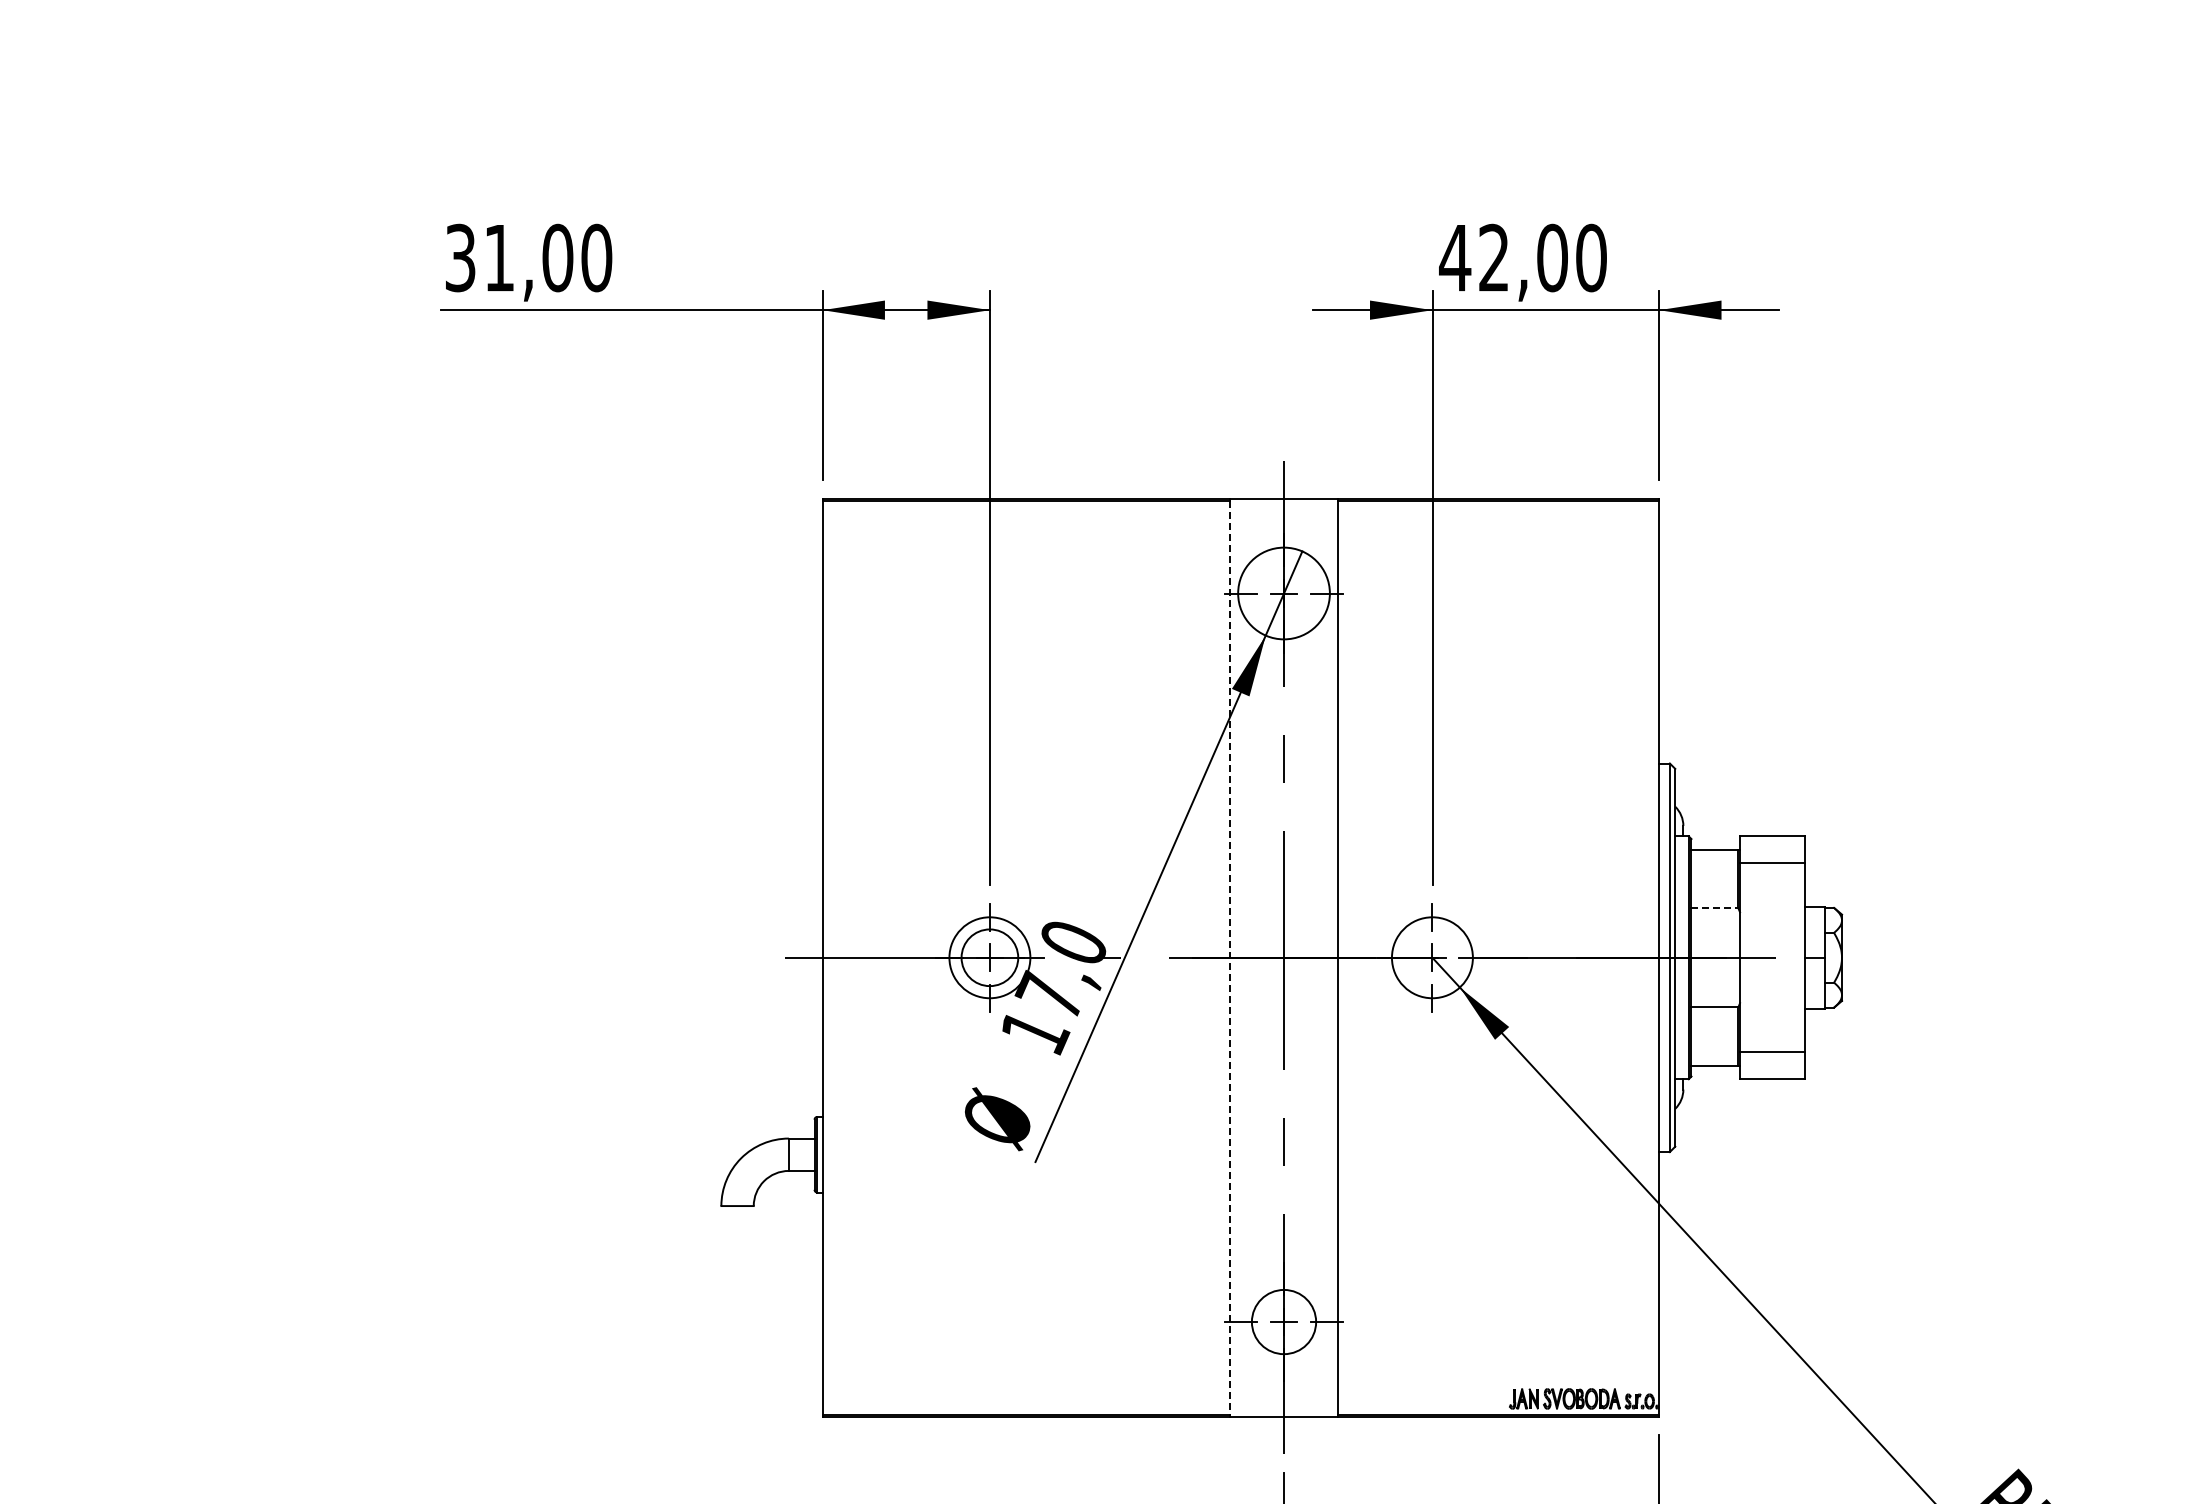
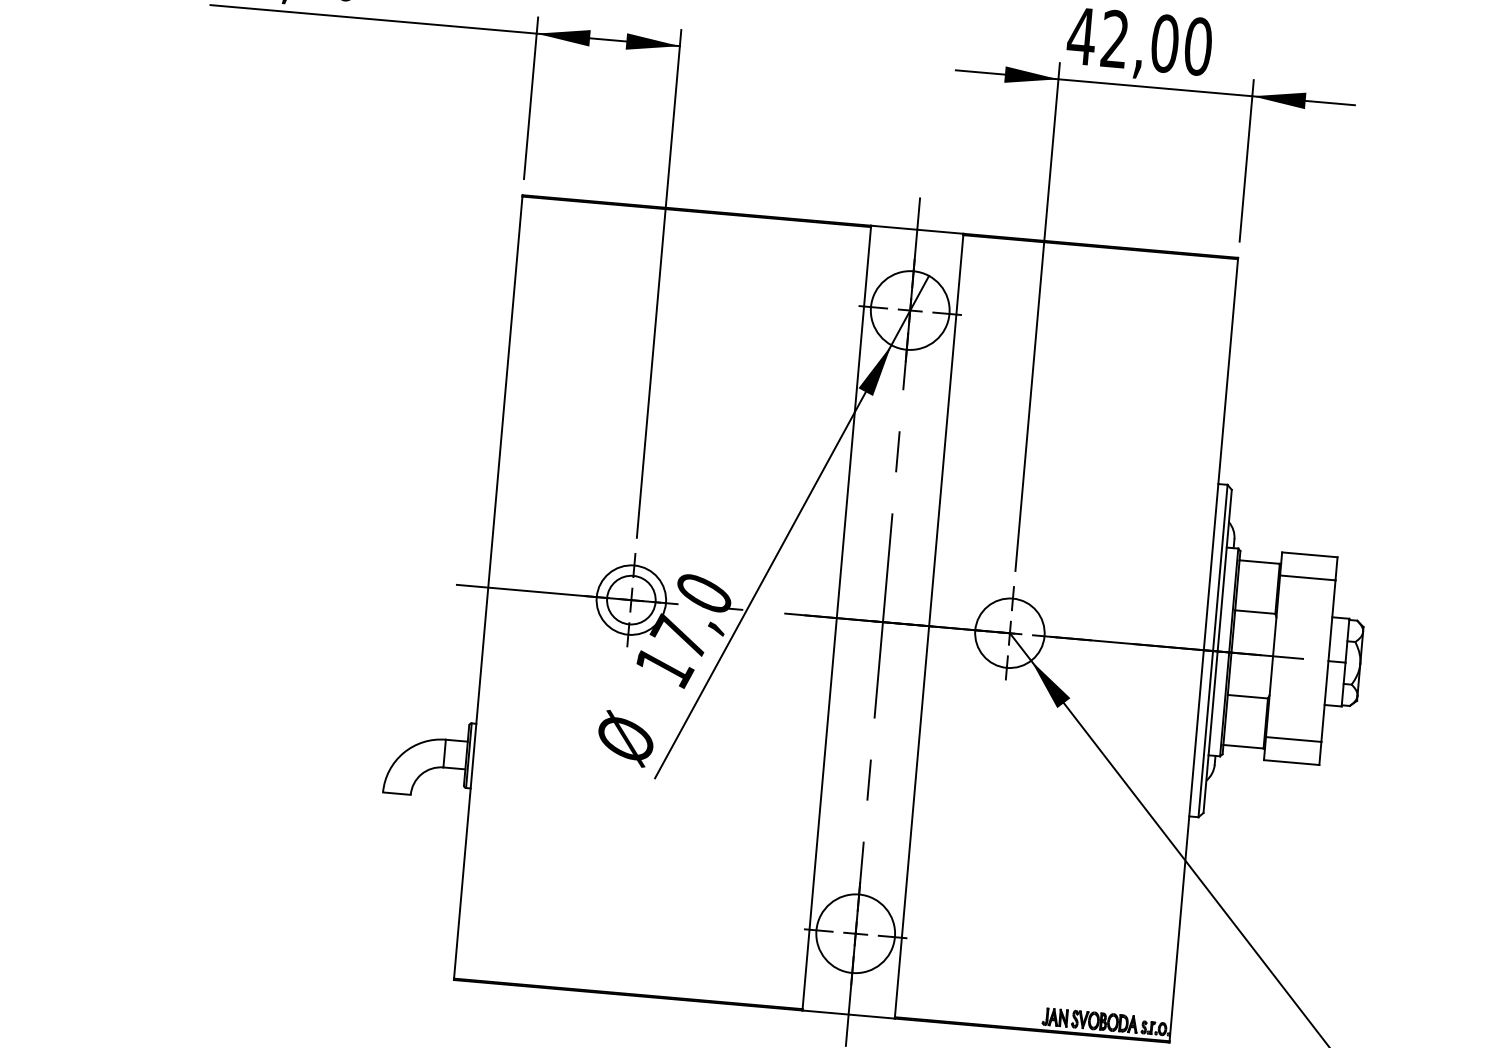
line: (1715, 908) -> (1255, 612), dashed -> solid
line: (1230, 958) -> (837, 618), dashed -> solid
circle: (1283, 1321) -> (855, 933), size x1.43

